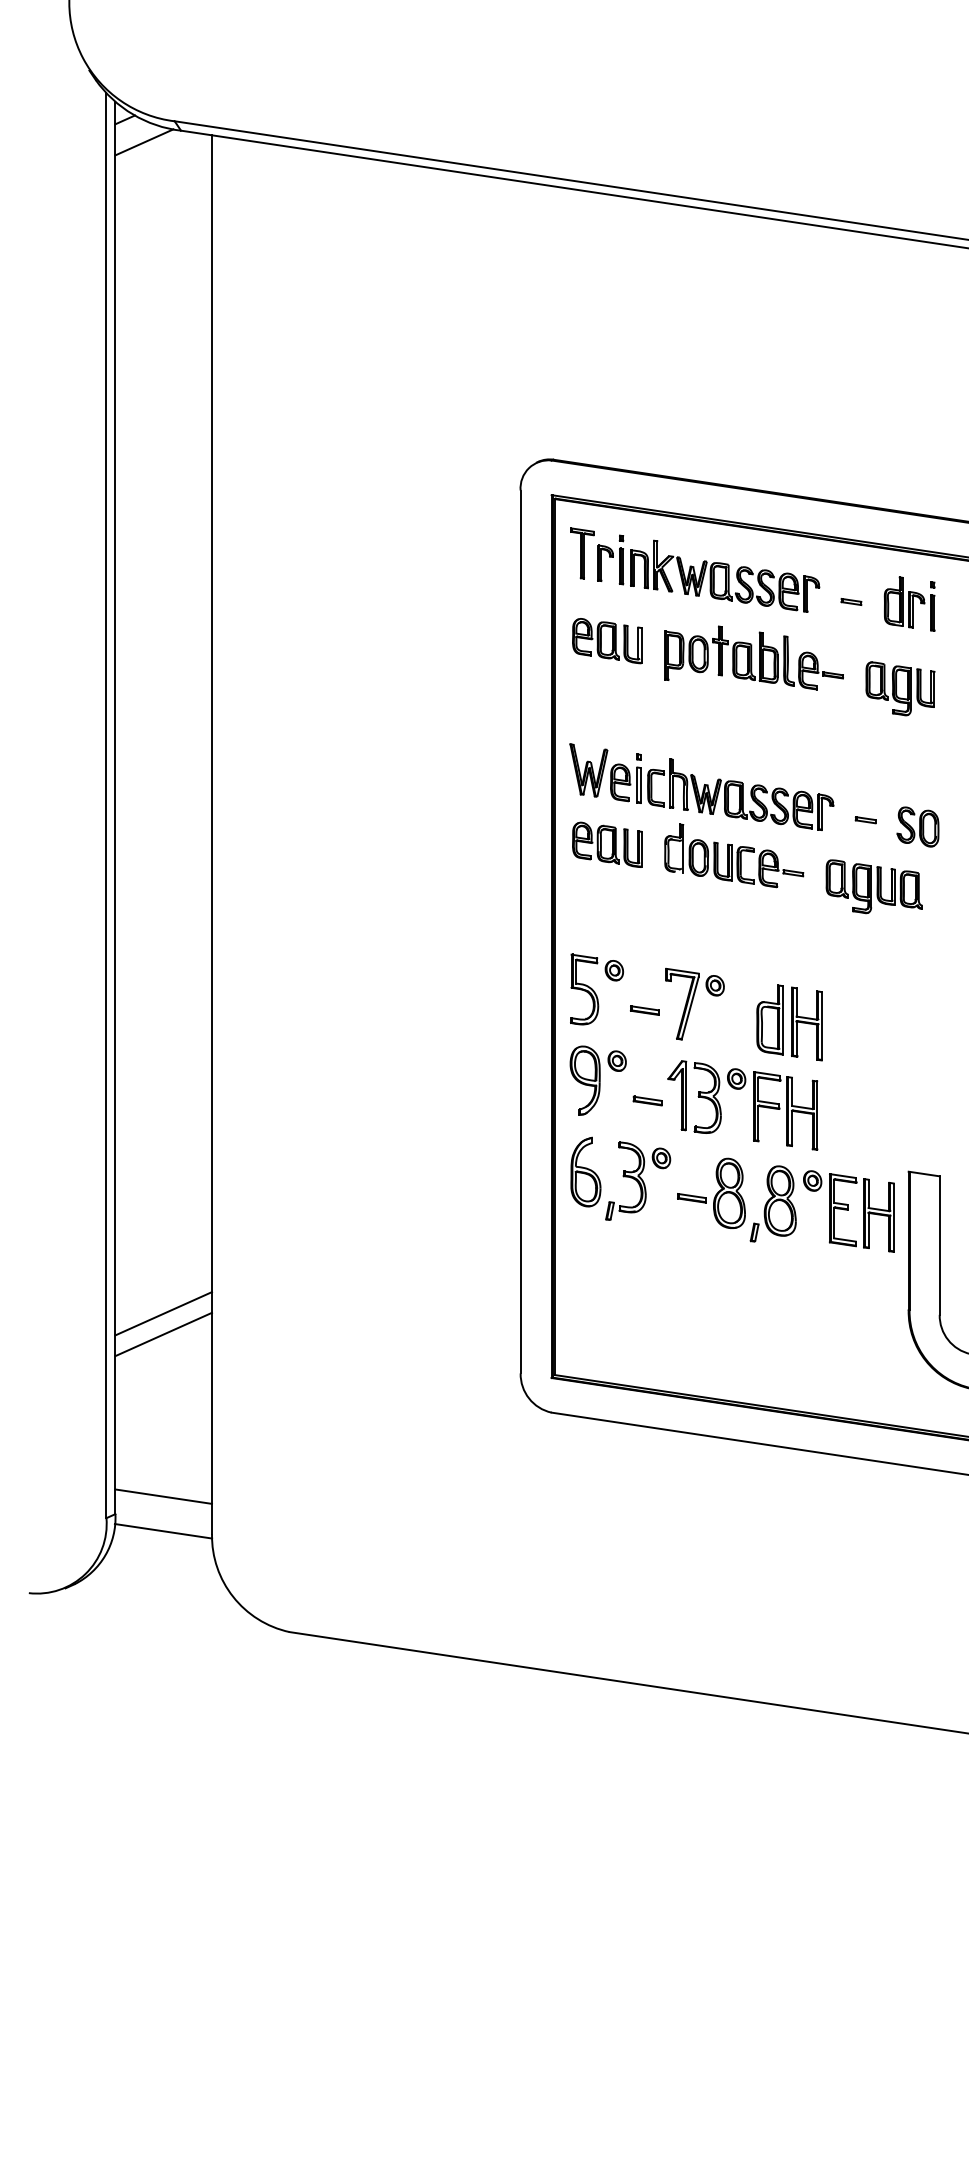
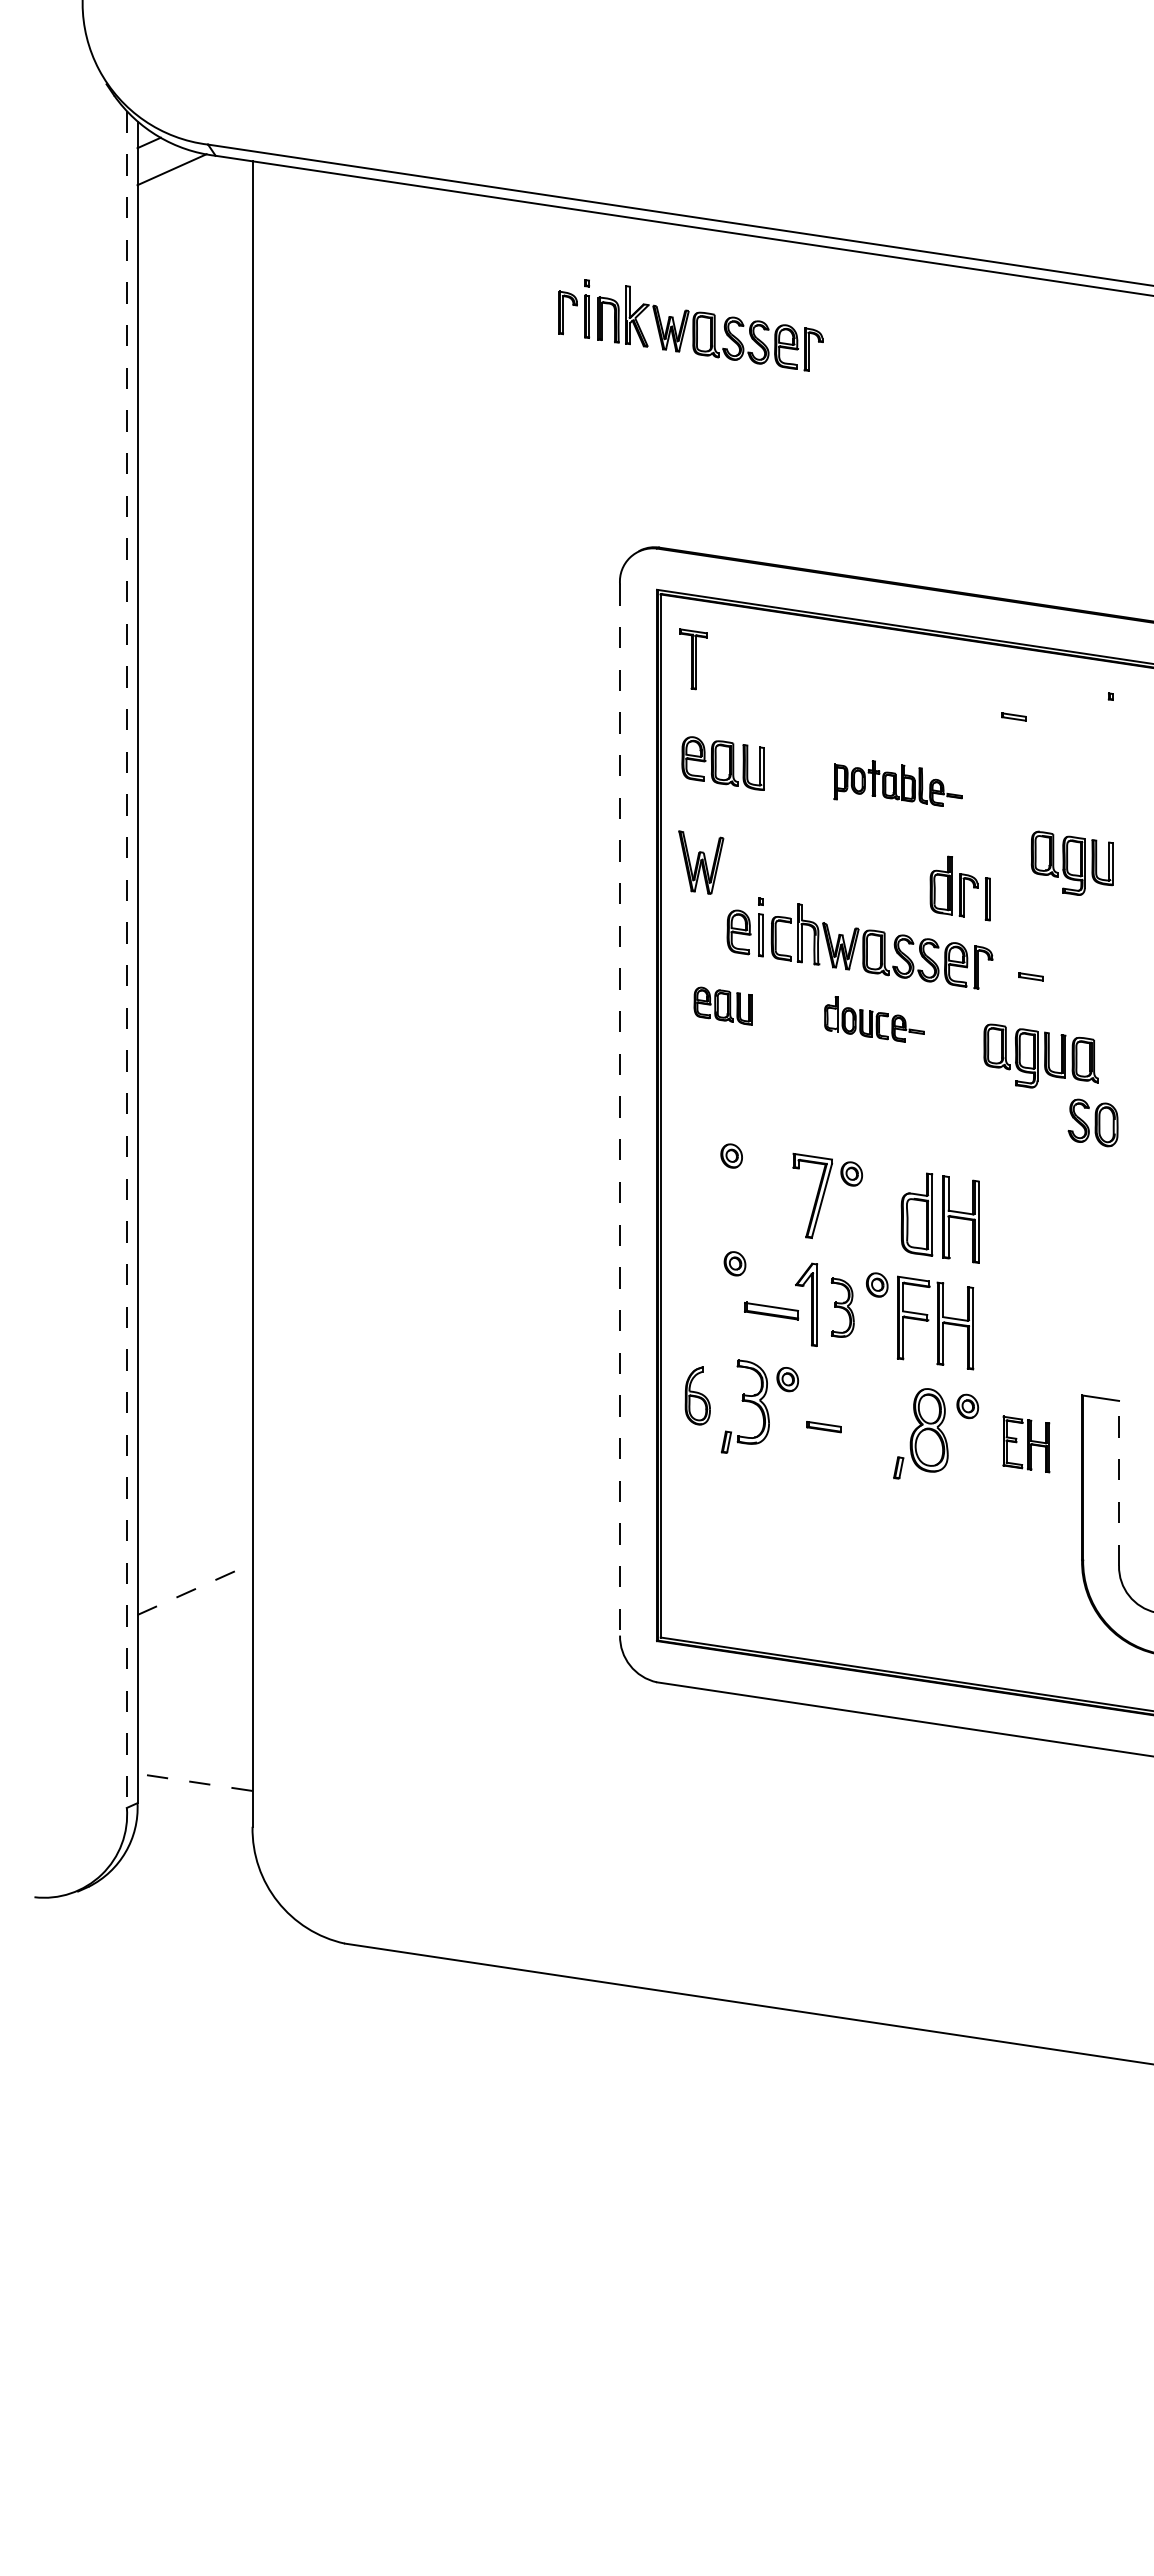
part: (708, 573) -> (690, 325), moved
part: (909, 604) -> (959, 888), moved
part: (753, 657) -> (897, 783), size x0.6
part: (899, 688) -> (1071, 862), moved
part: (589, 770) -> (701, 862), moved
line: (106, 806) -> (126, 960), solid -> dashed
part: (917, 826) -> (1092, 1122), moved
part: (606, 844) -> (722, 1005), size x0.7
part: (734, 856) -> (874, 1019), size x0.6
line: (521, 931) -> (620, 1109), solid -> dashed
part: (584, 988) -> (696, 1177), removed
part: (644, 1010) -> (767, 1203), removed
part: (584, 1080) -> (696, 1286), removed
part: (707, 1097) -> (842, 1307), size x0.7
part: (647, 1101) -> (770, 1311), size x1.6
part: (585, 1171) -> (697, 1395), size x0.7
part: (729, 1193) -> (868, 1421), removed
part: (861, 1212) -> (1026, 1444), size x0.6
line: (940, 1244) -> (1119, 1482), solid -> dashed
line: (163, 1313) -> (194, 1564), removed
line: (164, 1334) -> (195, 1589), solid -> dashed
line: (163, 1496) -> (194, 1782), solid -> dashed
line: (163, 1531) -> (194, 1823), removed

